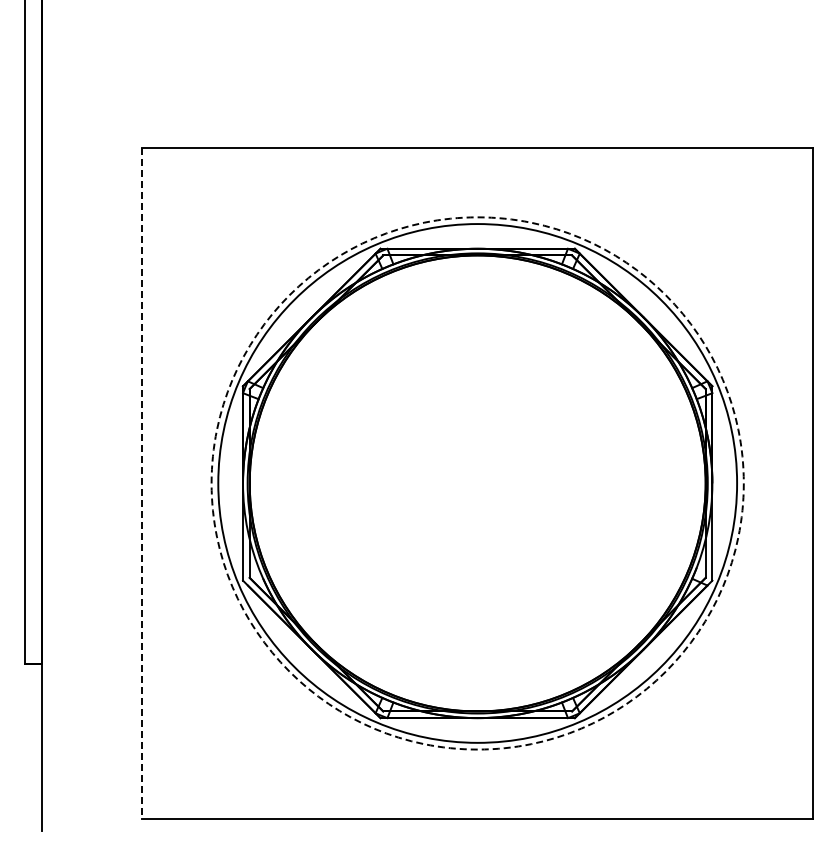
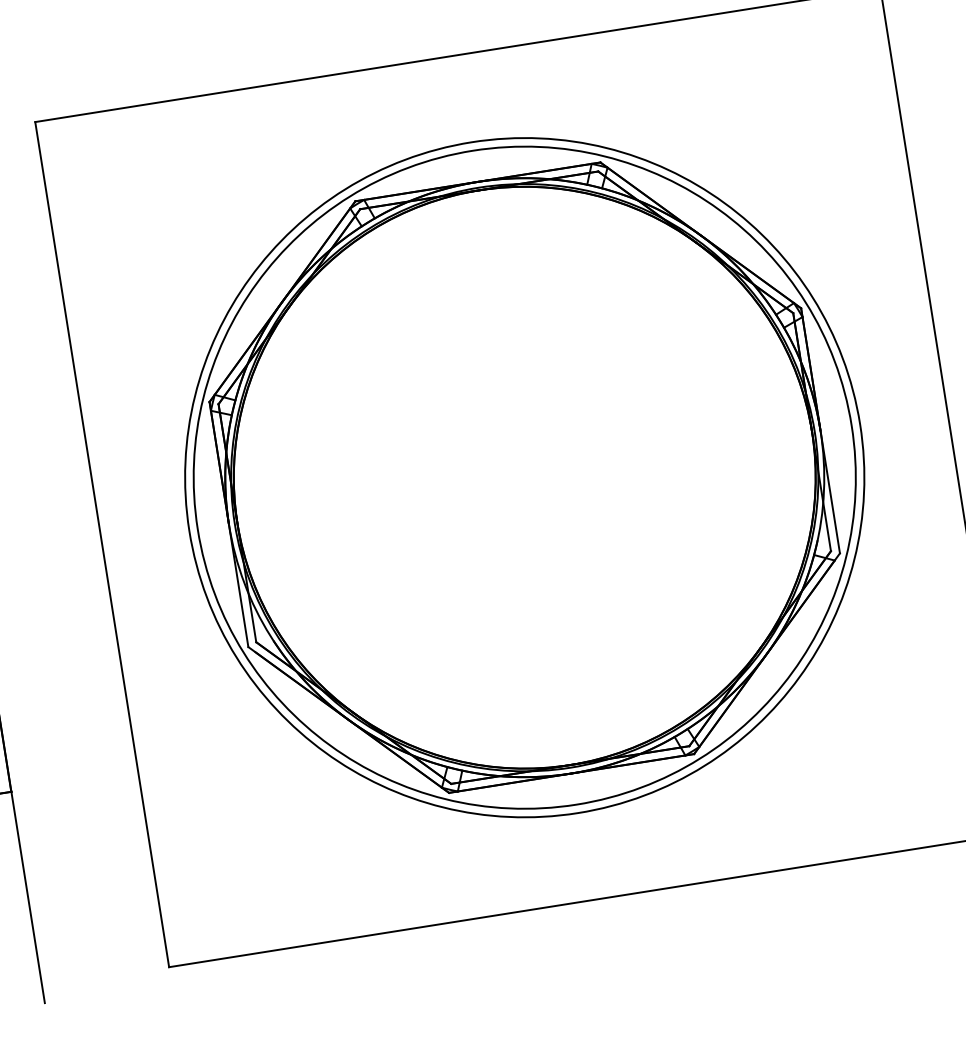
line: (142, 483) -> (102, 544), dashed -> solid
circle: (477, 483) -> (524, 477), dashed -> solid

